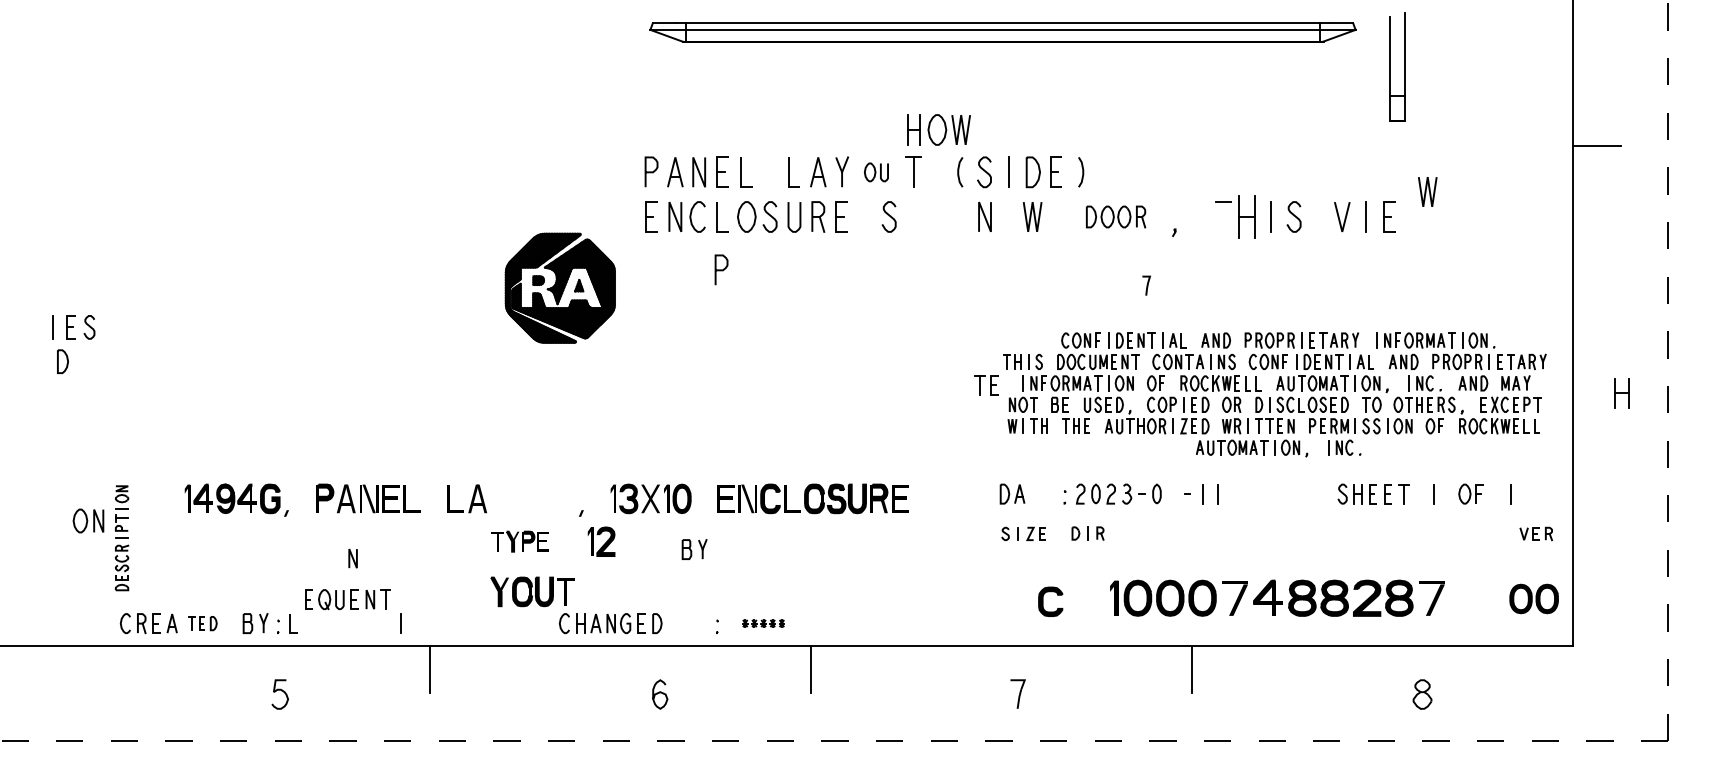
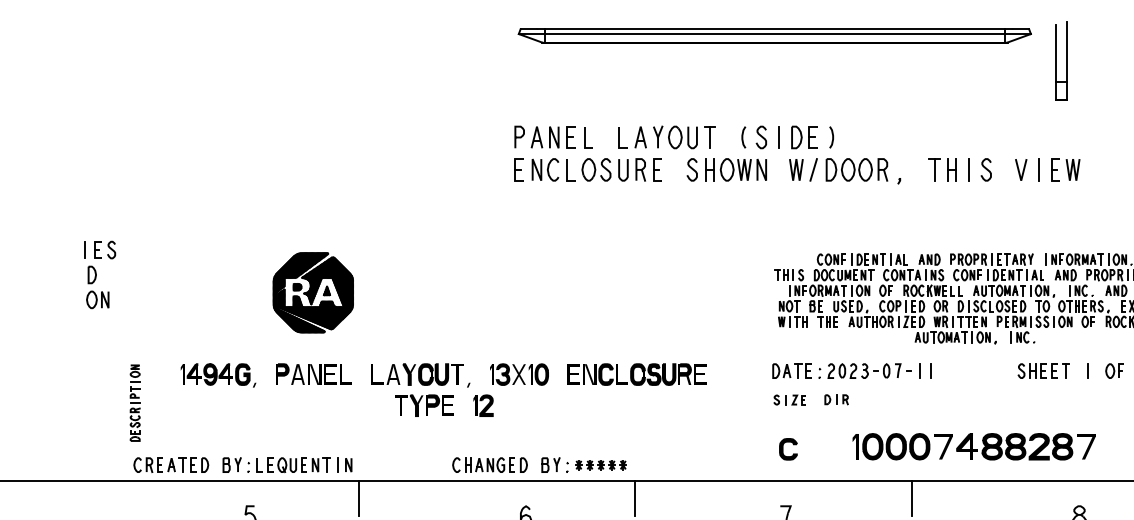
part: (938, 129) -> (728, 169), moved
part: (876, 172) -> (683, 137), size x1.67
line: (1426, 191) -> (1072, 169), moved
line: (1056, 216) -> (813, 169), added
part: (1115, 216) -> (856, 169), size x1.43
line: (1223, 216) -> (934, 169), added
part: (1246, 216) -> (951, 169), size x0.71
curve: (721, 269) -> (570, 208), removed
curve: (1146, 285) -> (897, 370), moved
part: (559, 287) -> (312, 292), moved
part: (986, 385) -> (802, 371), moved
part: (88, 520) -> (97, 299), moved
part: (519, 541) -> (423, 405), size x1.43
part: (694, 549) -> (550, 465), moved
line: (352, 558) -> (348, 465), moved
part: (532, 591) -> (433, 374), moved
part: (347, 599) -> (298, 465), moved
part: (1043, 601) -> (783, 449), moved
part: (202, 623) -> (193, 465), size x1.43
part: (763, 623) -> (600, 465), size x1.67

